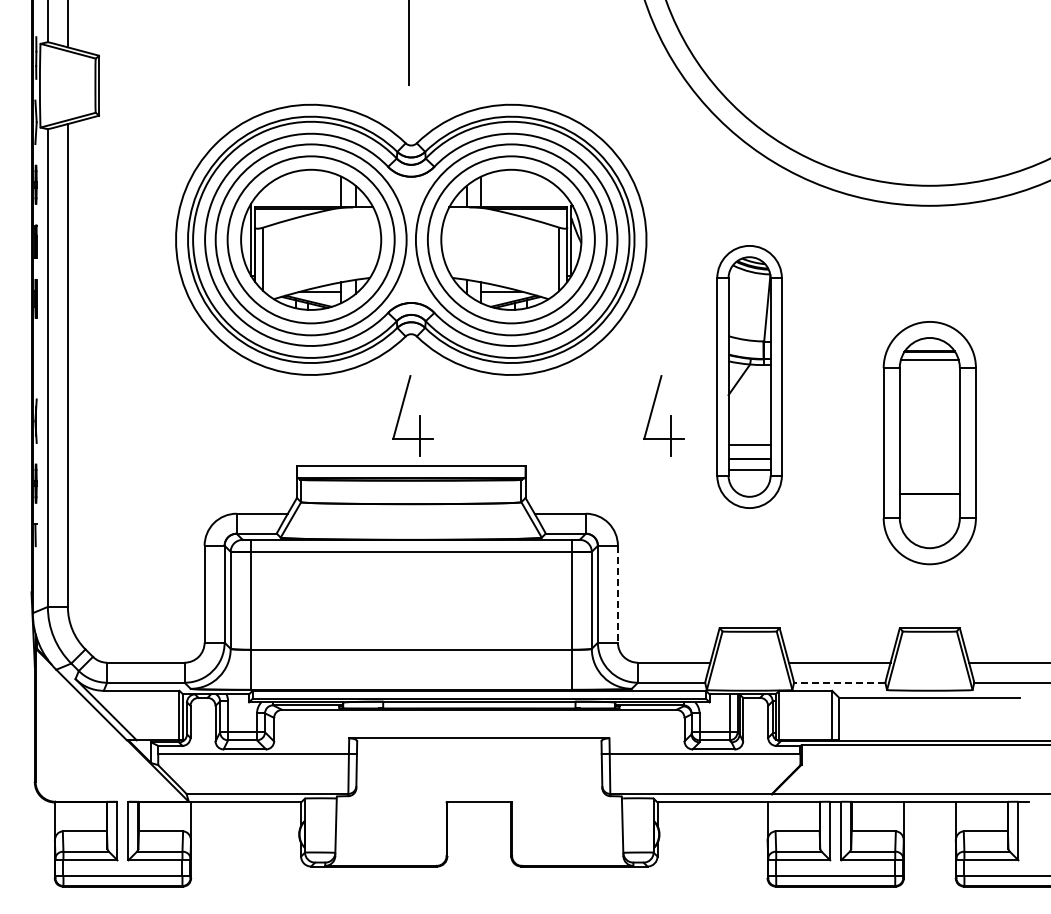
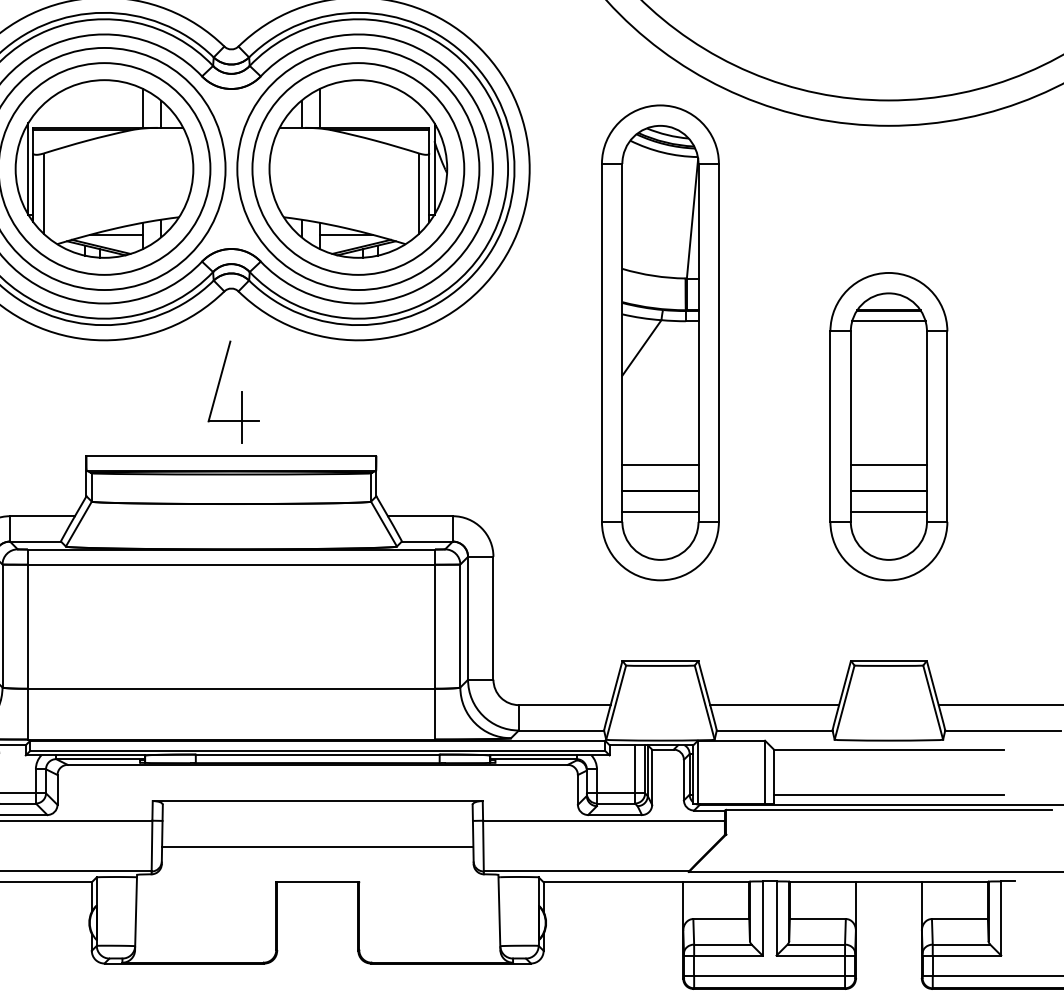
part: (749, 376) -> (660, 342), size x1.43
part: (670, 415) -> (560, 391), removed
line: (929, 473) -> (888, 465), added
line: (929, 510) -> (888, 512), added
line: (617, 594) -> (492, 618), dashed -> solid
line: (839, 682) -> (774, 730), dashed -> solid
line: (929, 733) -> (888, 794), added
line: (479, 774) -> (317, 846), added

